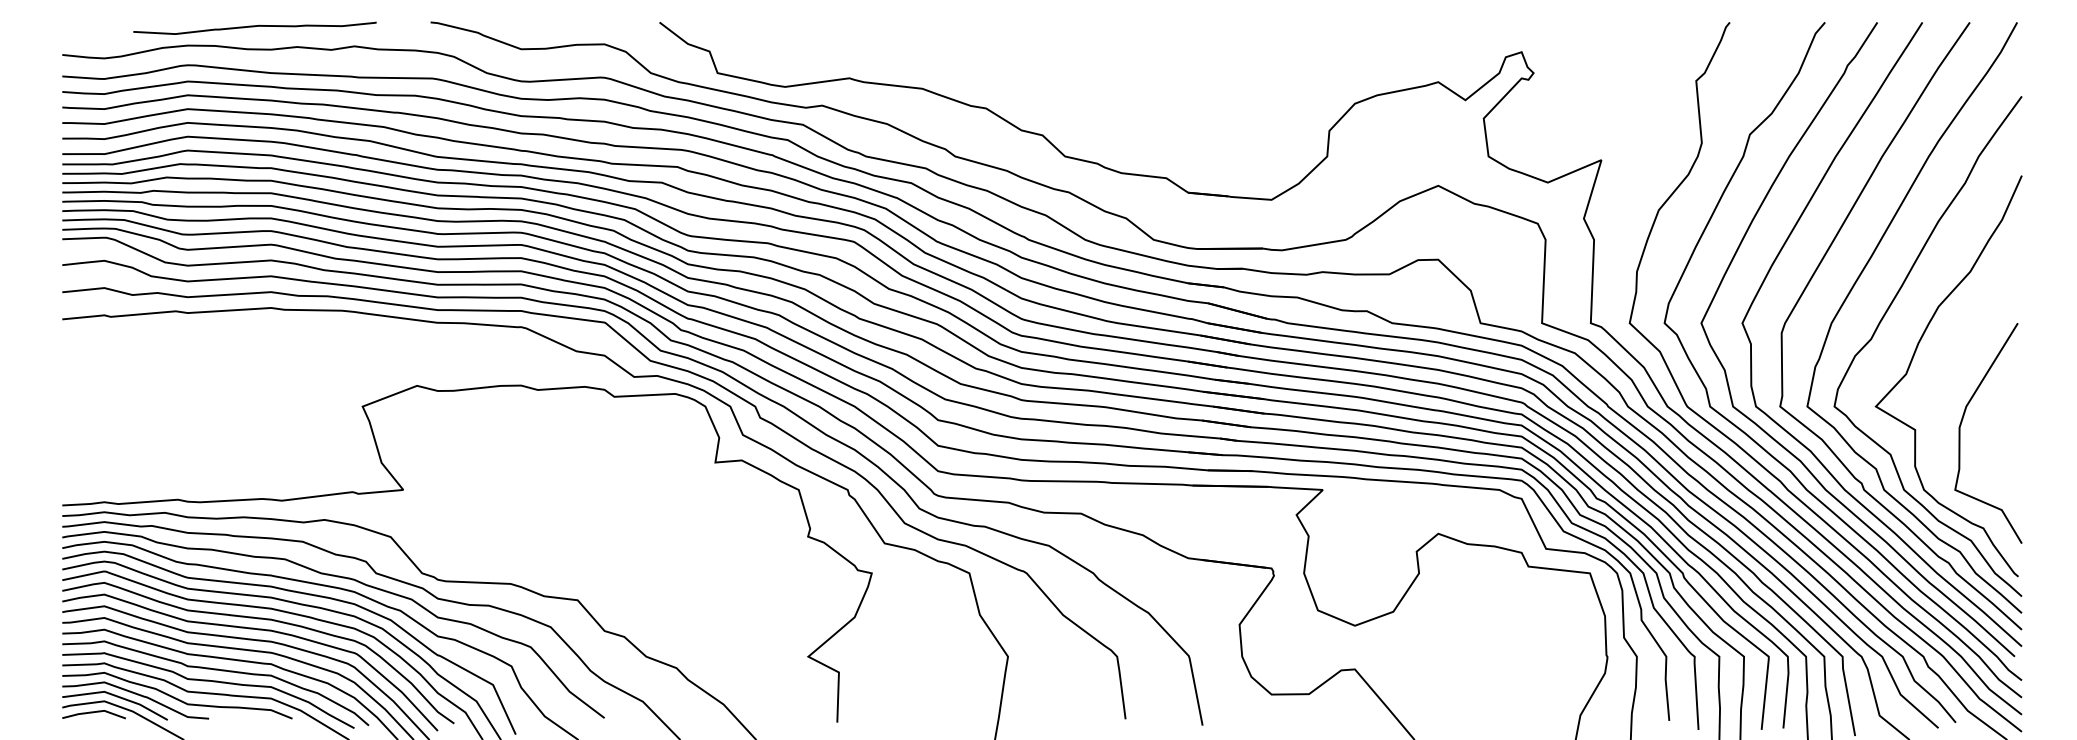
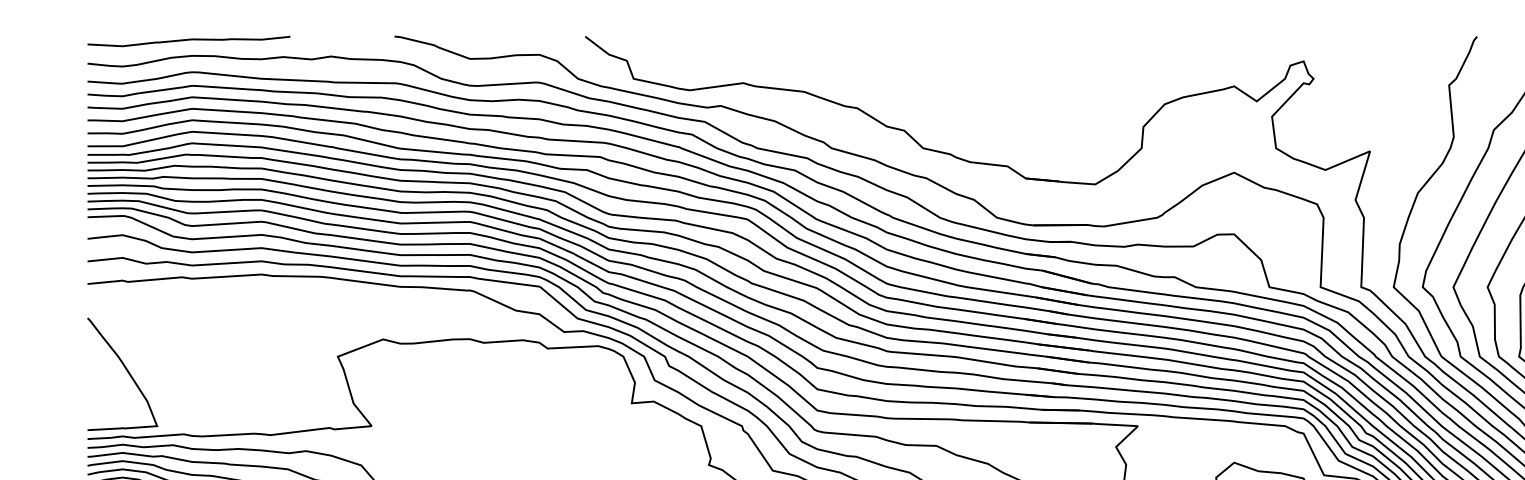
curve: (254, 27) -> (188, 40), moved
curve: (109, 424) -> (126, 371), added

